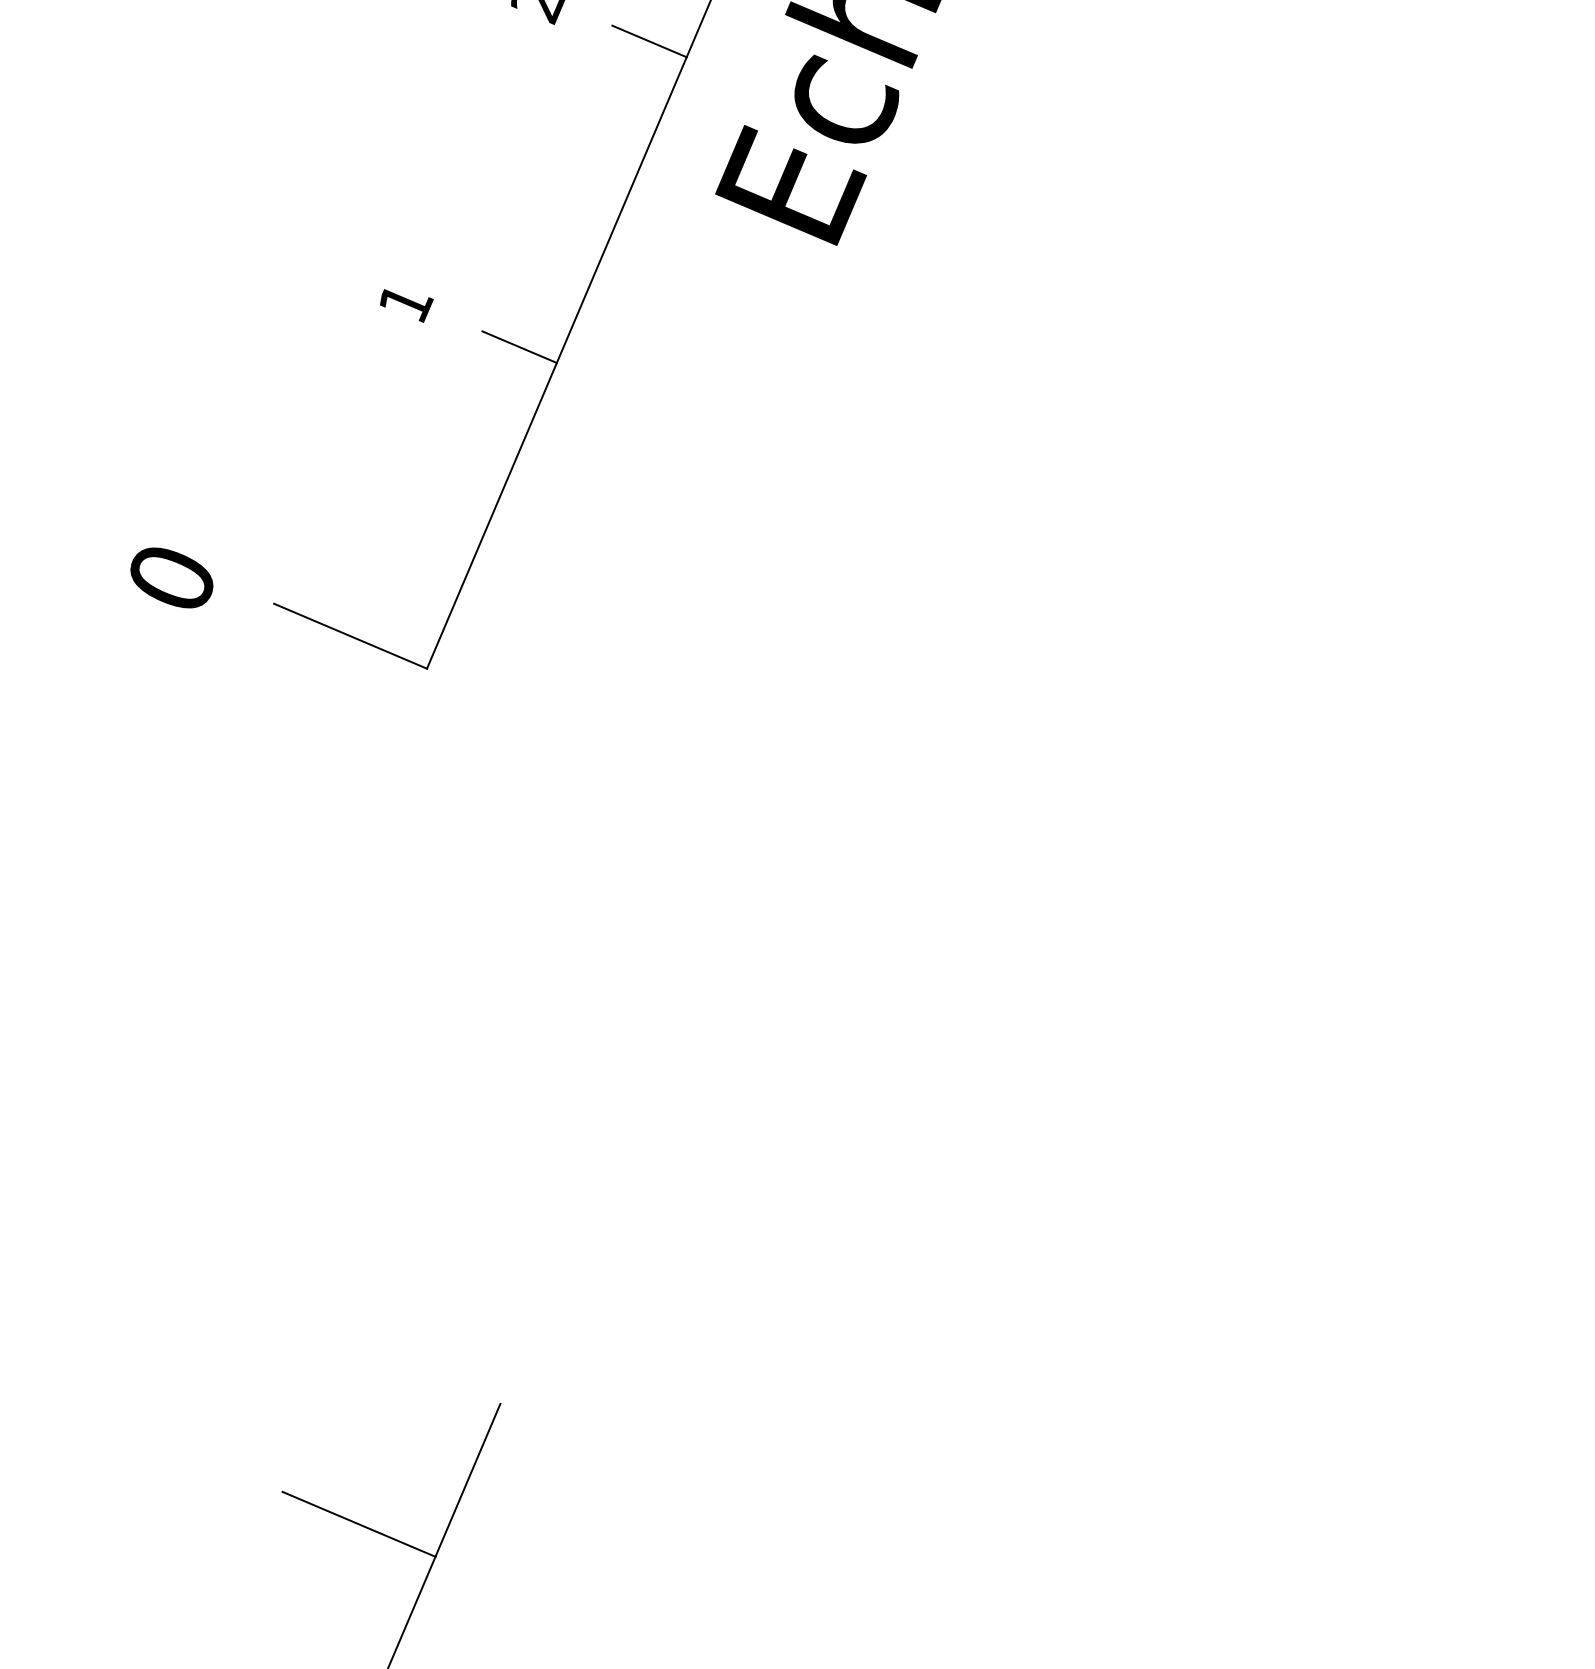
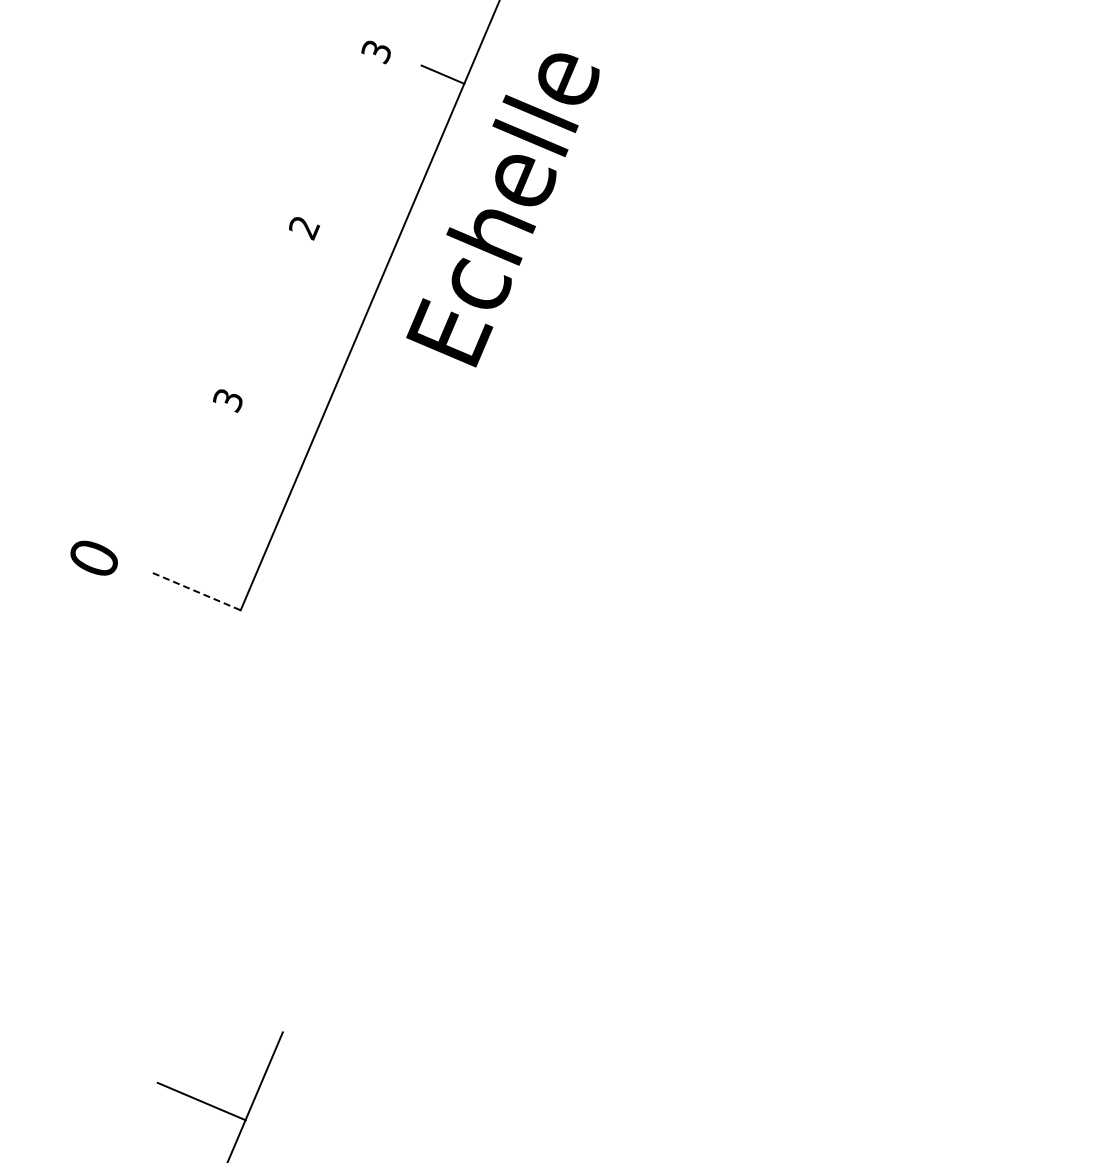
line: (649, 41) -> (368, 250), removed
text: (405, 303) -> (228, 400), 1 -> 3
line: (518, 346) -> (293, 425), removed
line: (350, 635) -> (196, 591), solid -> dashed

